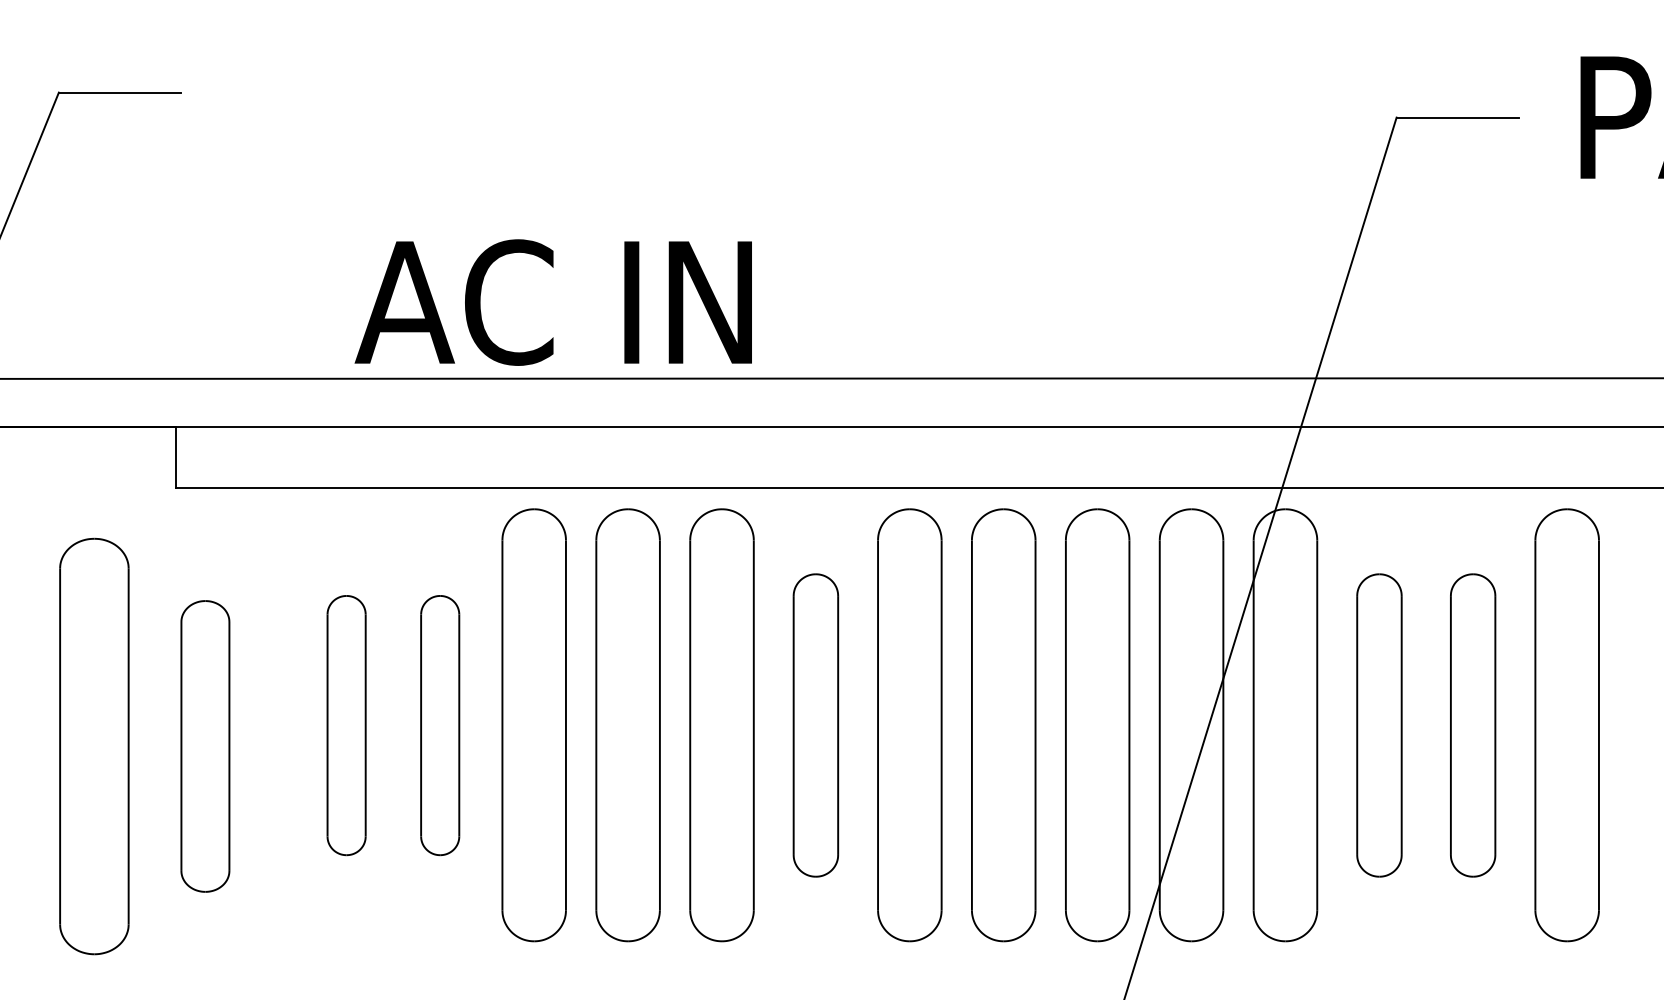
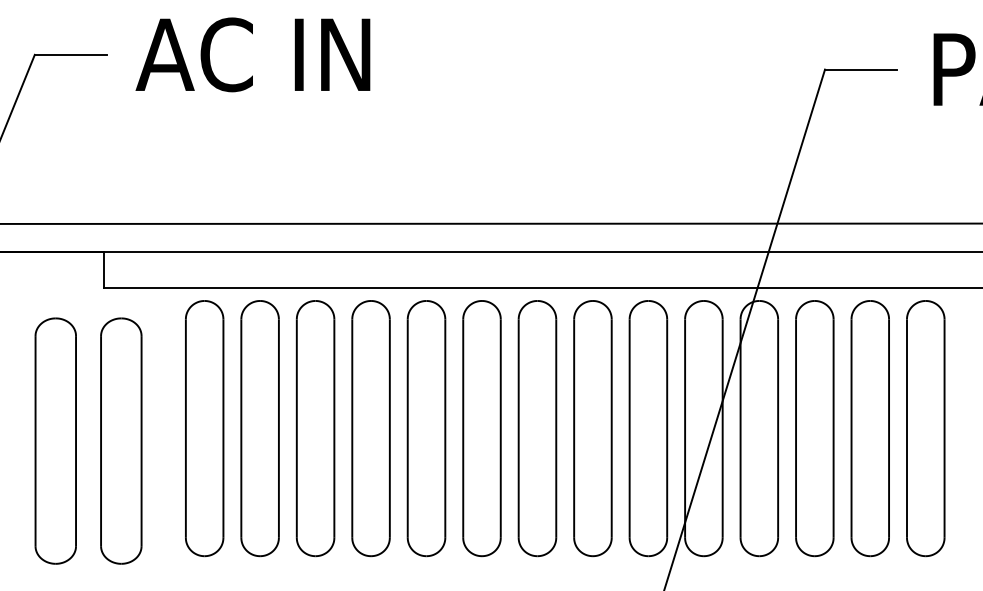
text: (552, 301) -> (252, 54), moved
part: (346, 725) -> (204, 428), size x1.67
part: (439, 725) -> (259, 428), size x1.67
part: (815, 725) -> (481, 428), size x1.43
part: (1378, 725) -> (814, 428), size x1.43
part: (1471, 725) -> (869, 428), size x1.43
part: (205, 745) -> (121, 440), size x1.43

